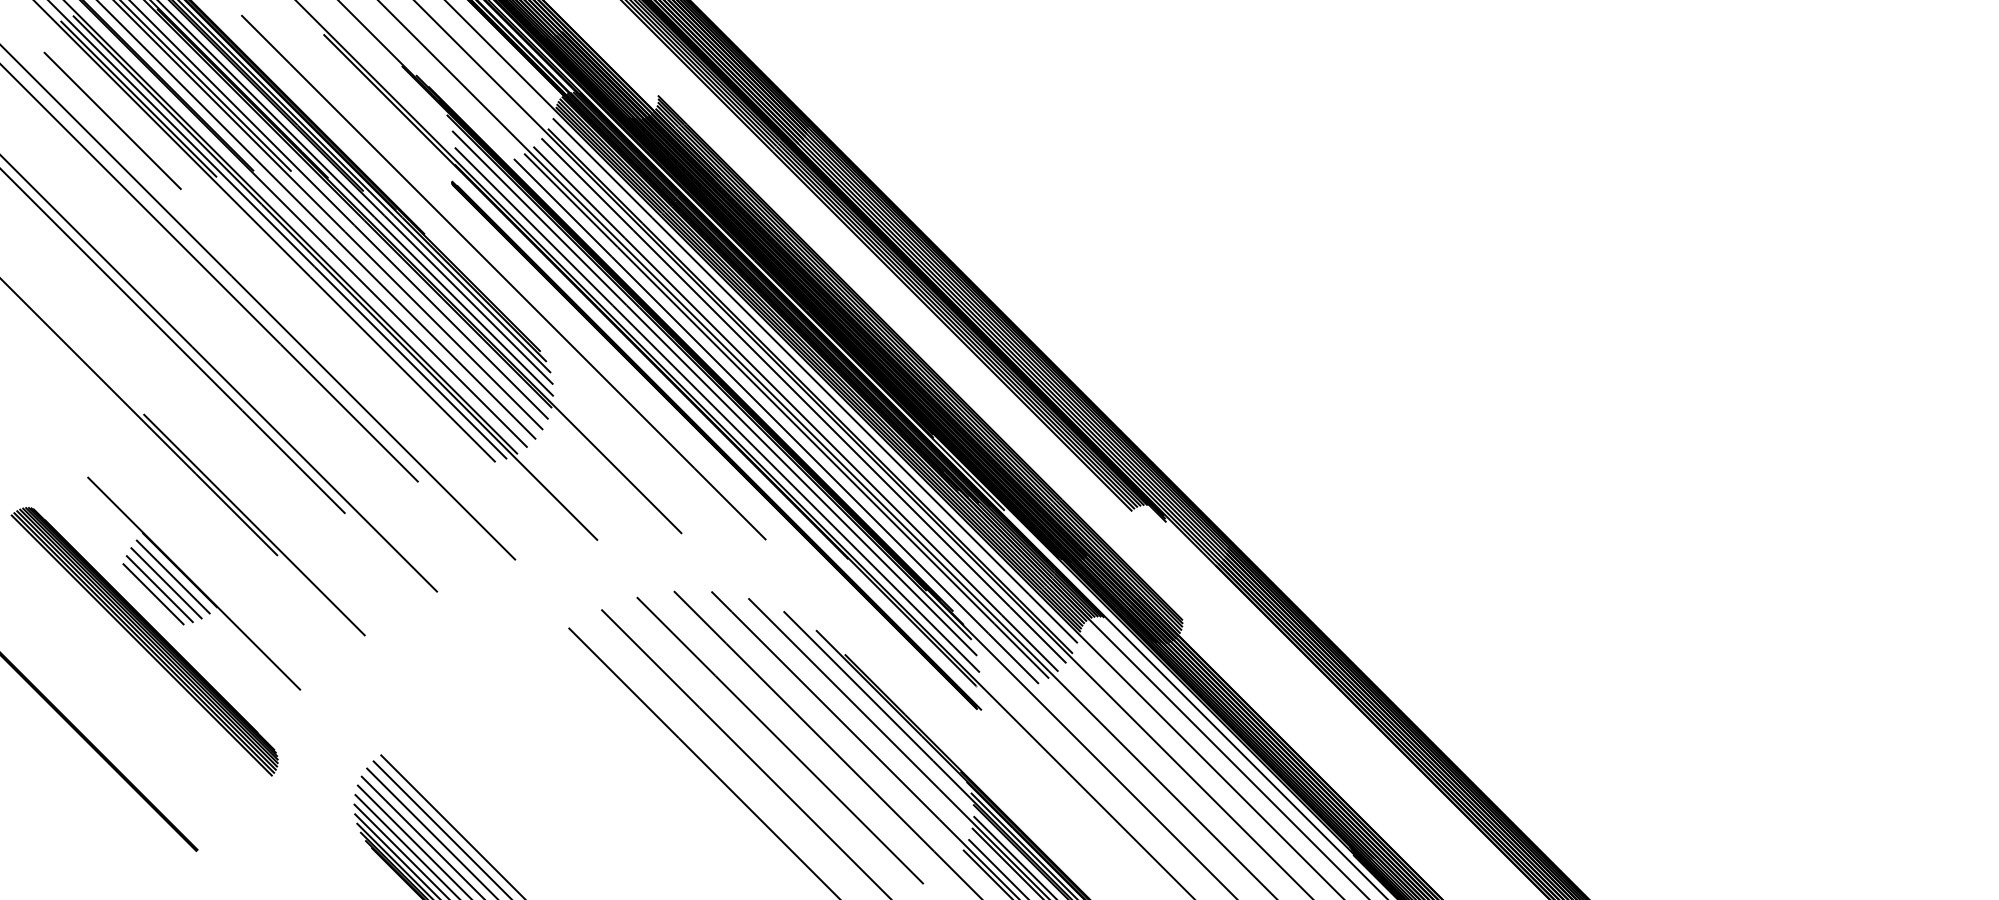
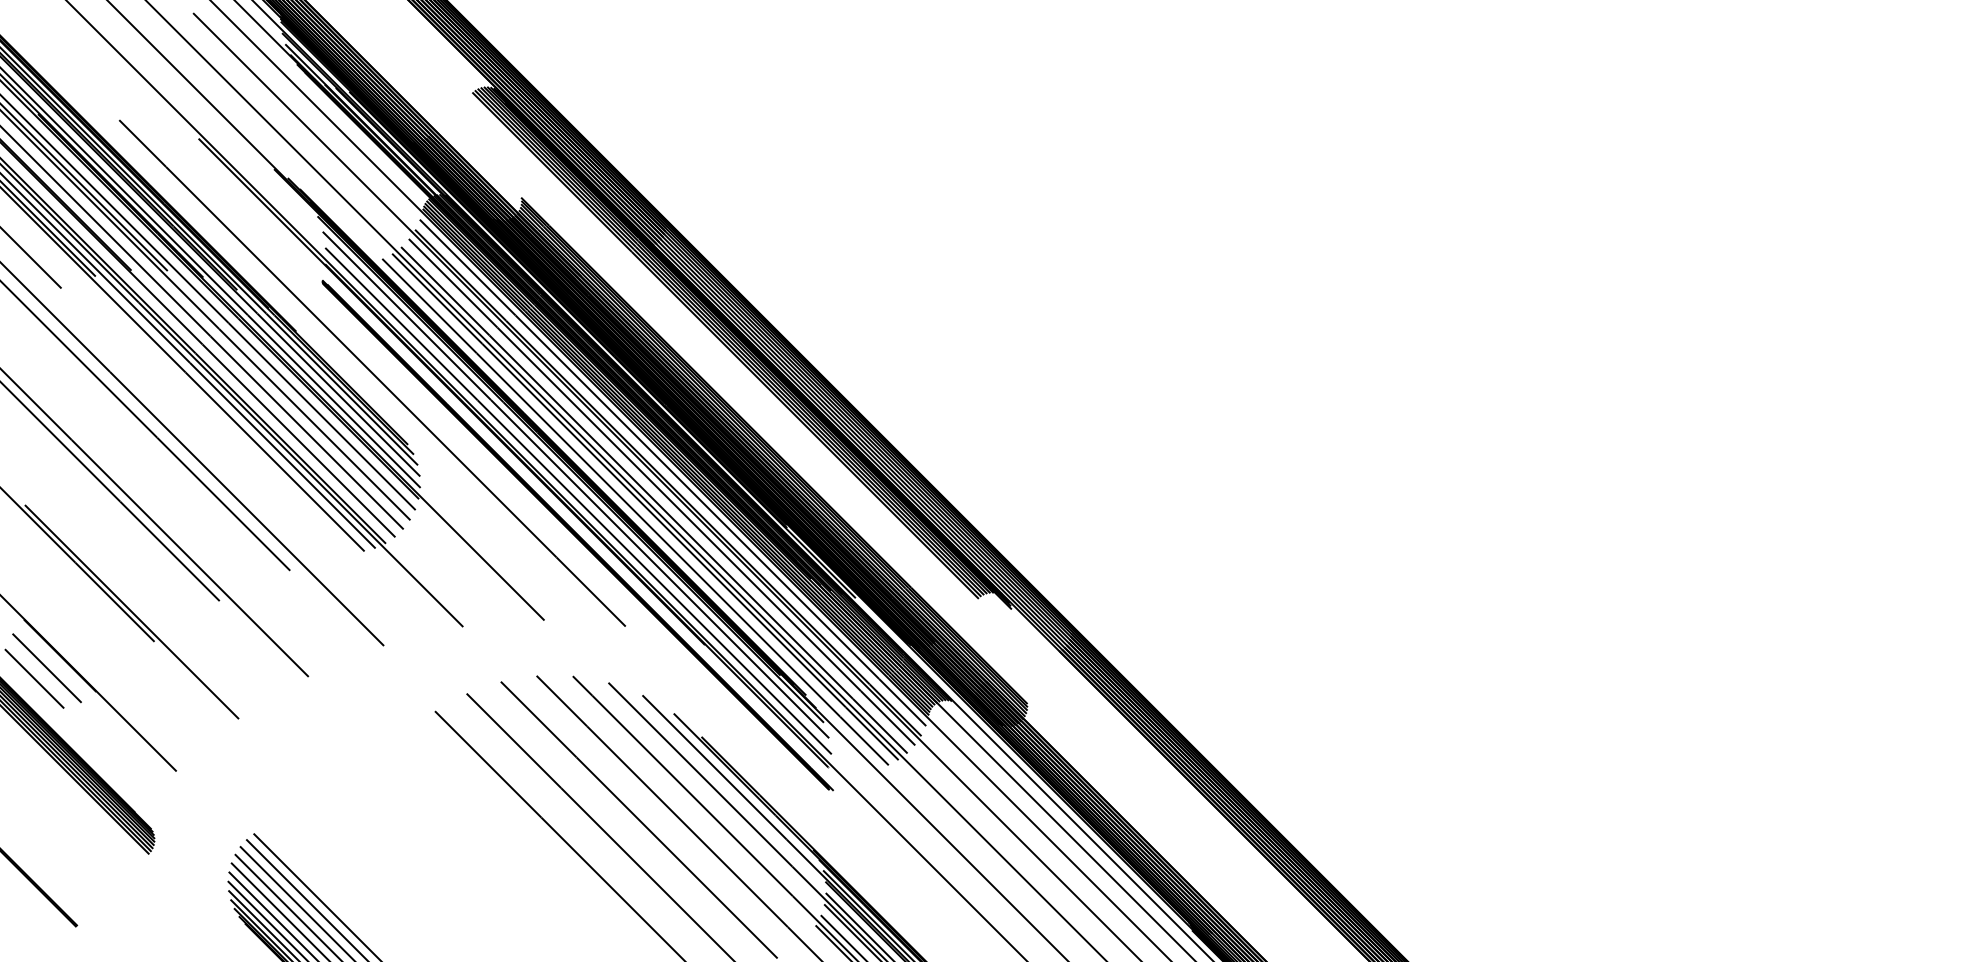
line: (173, 576) -> (53, 661), removed
line: (159, 588) -> (40, 673), removed

